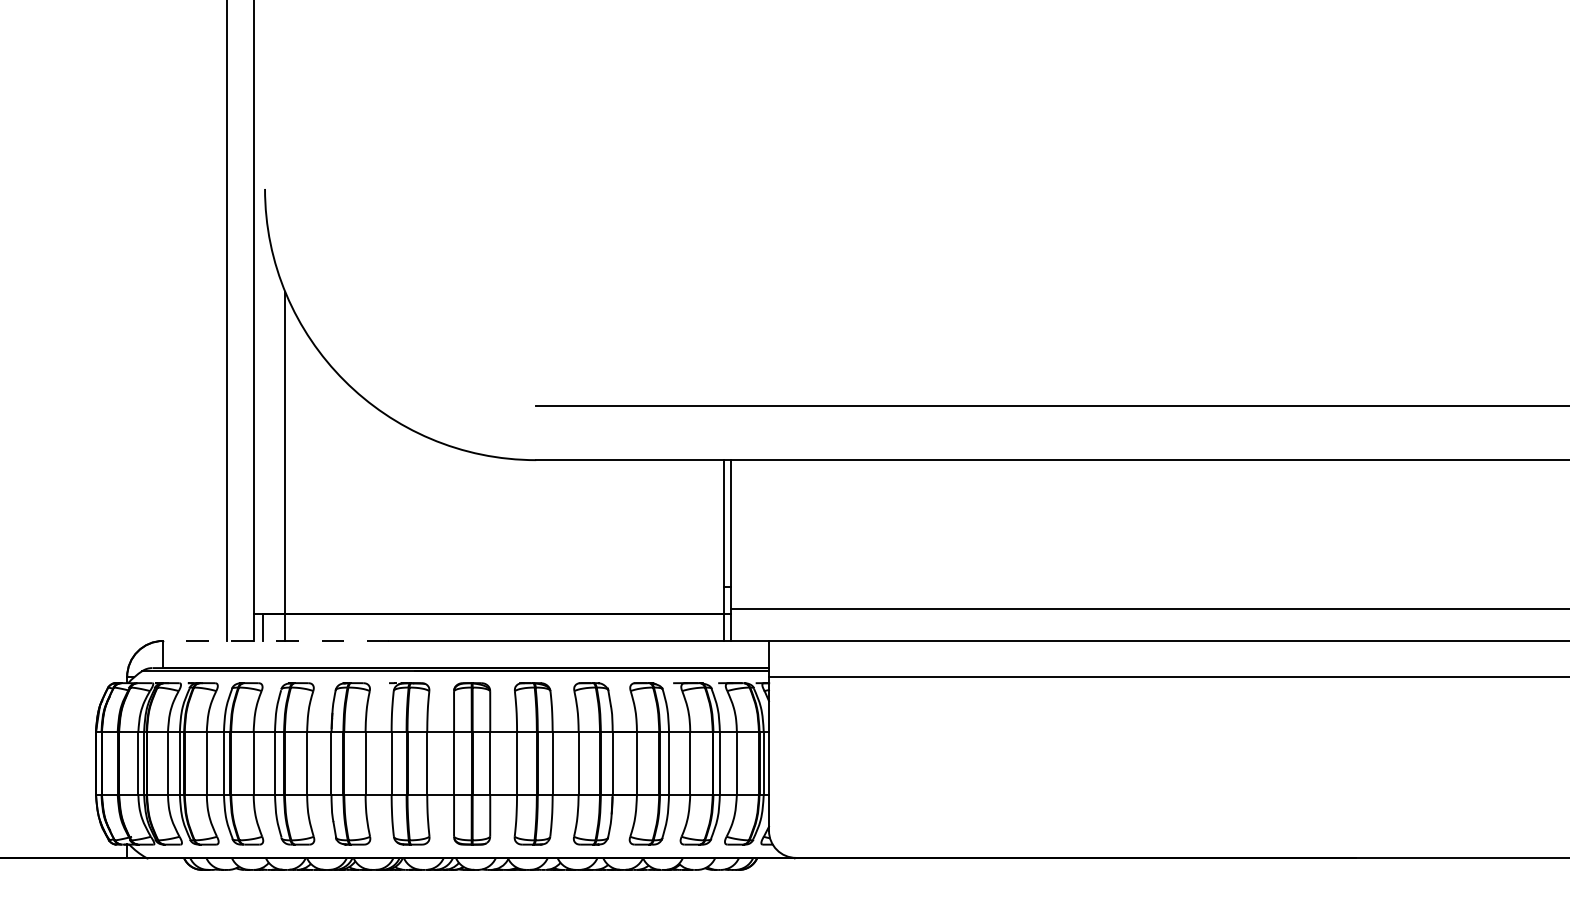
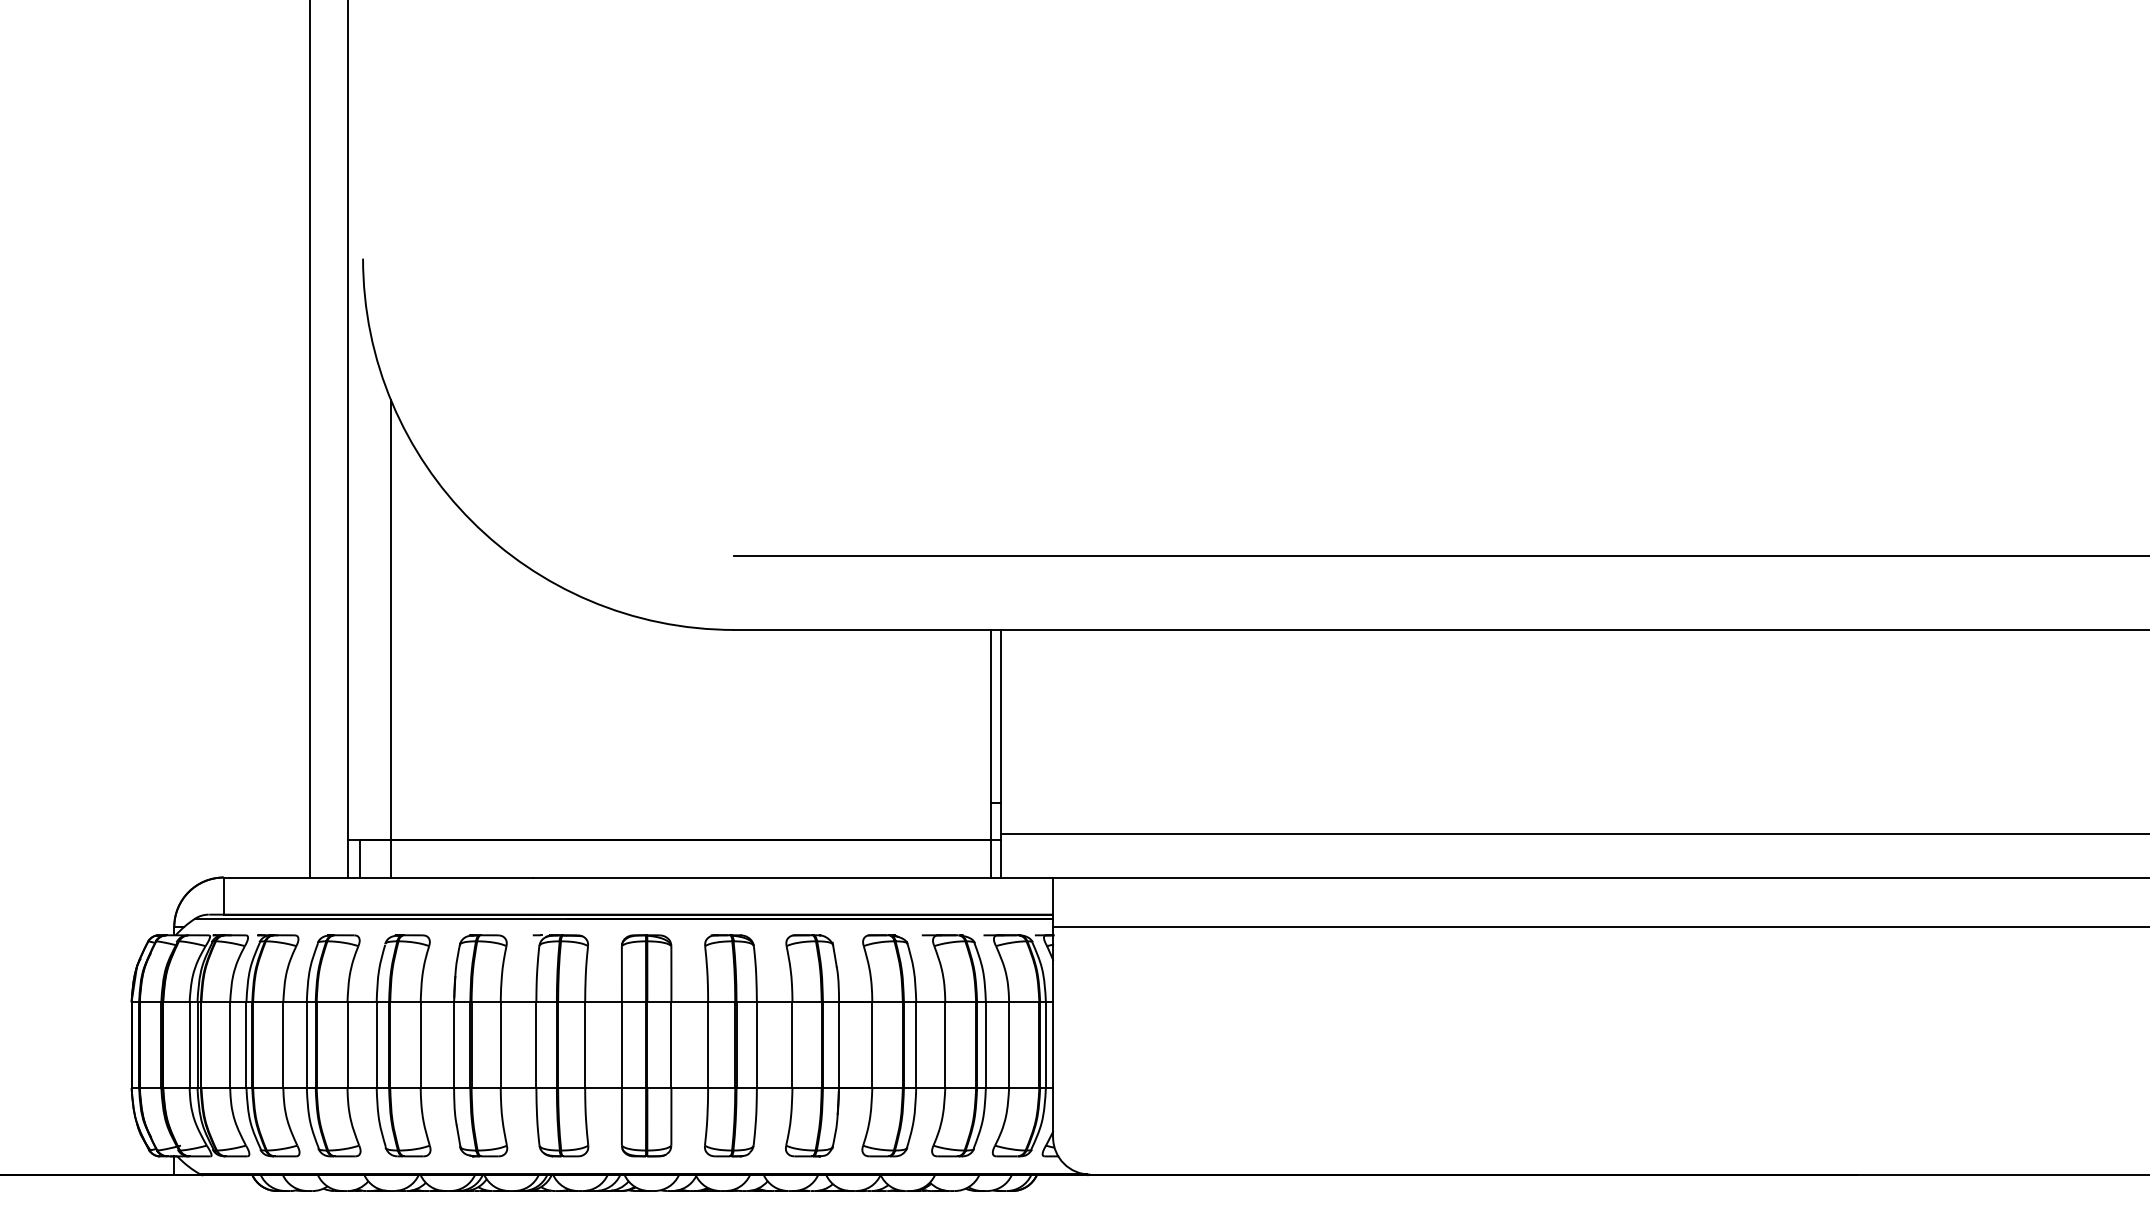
line: (275, 640) -> (377, 876), dashed -> solid

